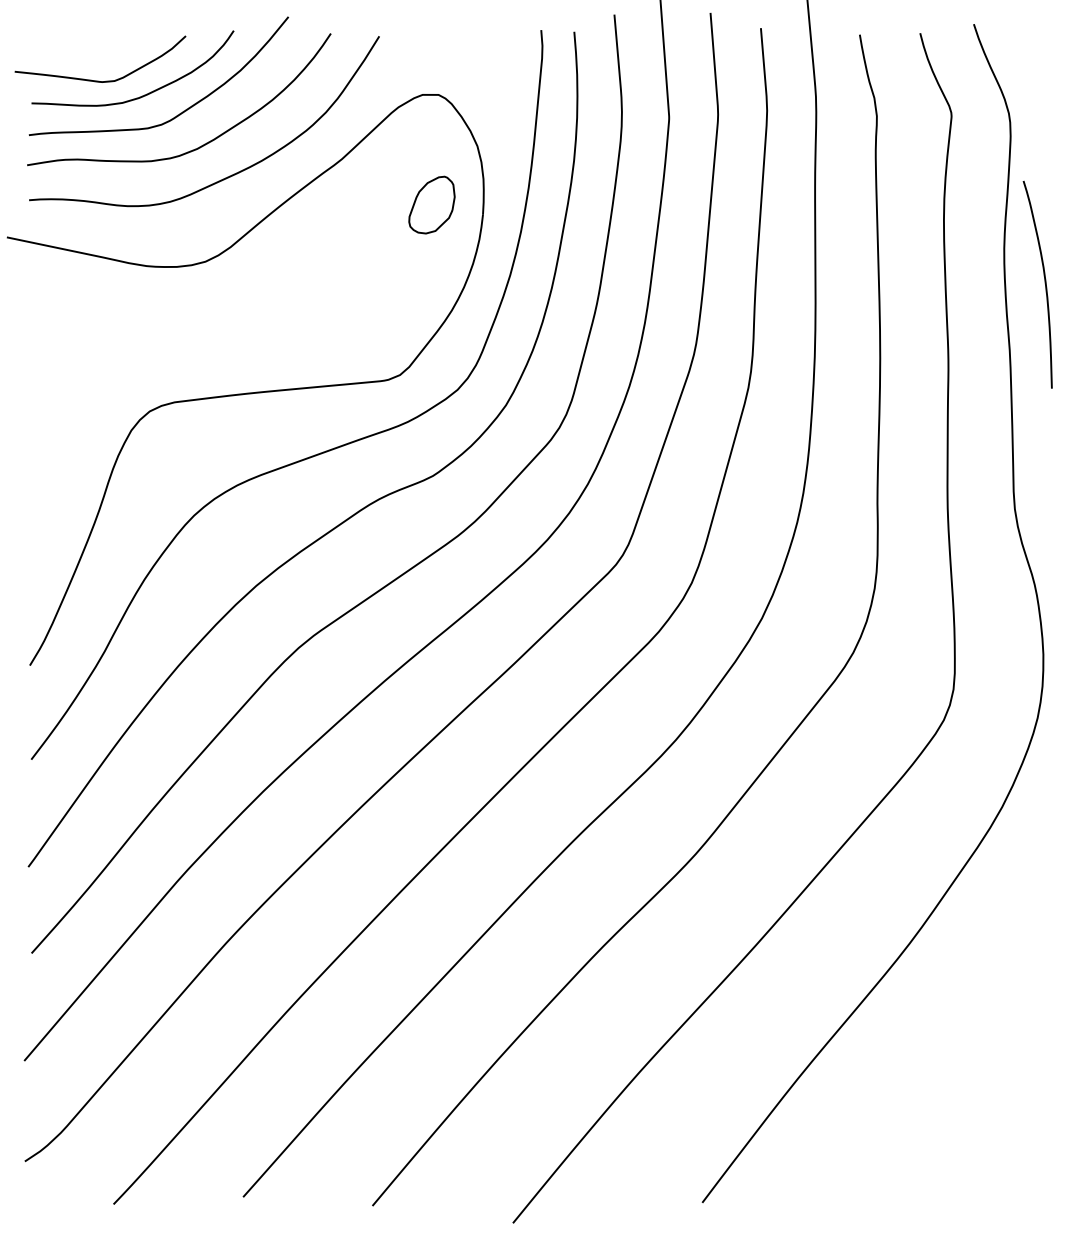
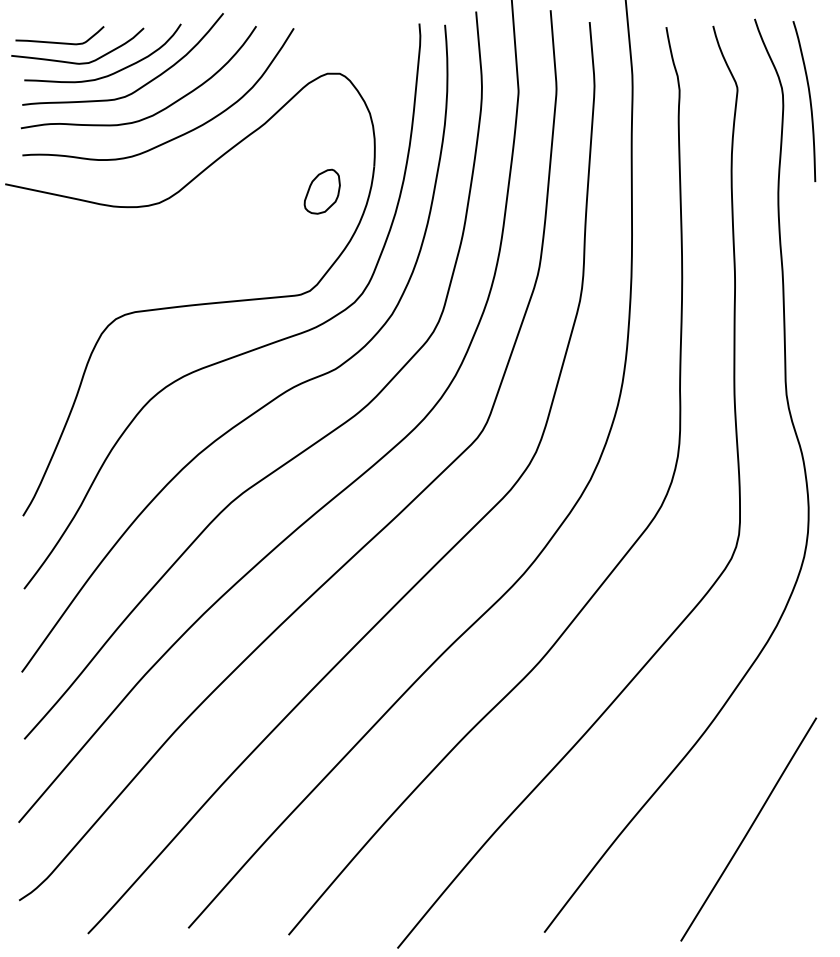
curve: (77, 54) -> (59, 42), added
part: (431, 204) -> (321, 191), moved
curve: (1044, 283) -> (809, 100), moved
curve: (966, 1069) -> (749, 829), added

